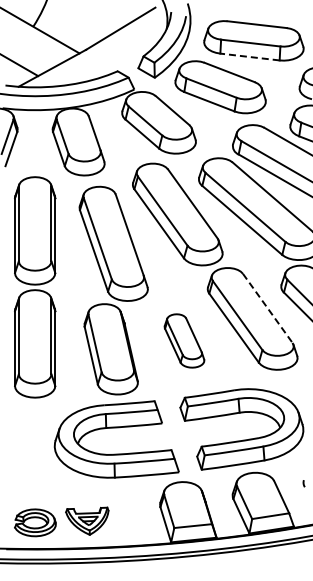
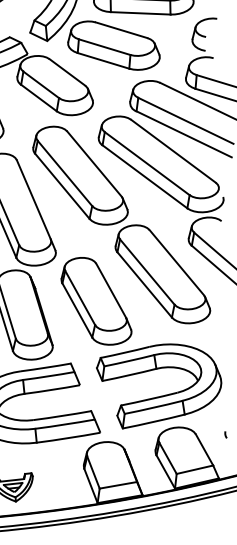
line: (250, 57) -> (141, 13), dashed -> solid
line: (267, 308) -> (176, 262), dashed -> solid
part: (184, 340) -> (96, 300), size x1.67

